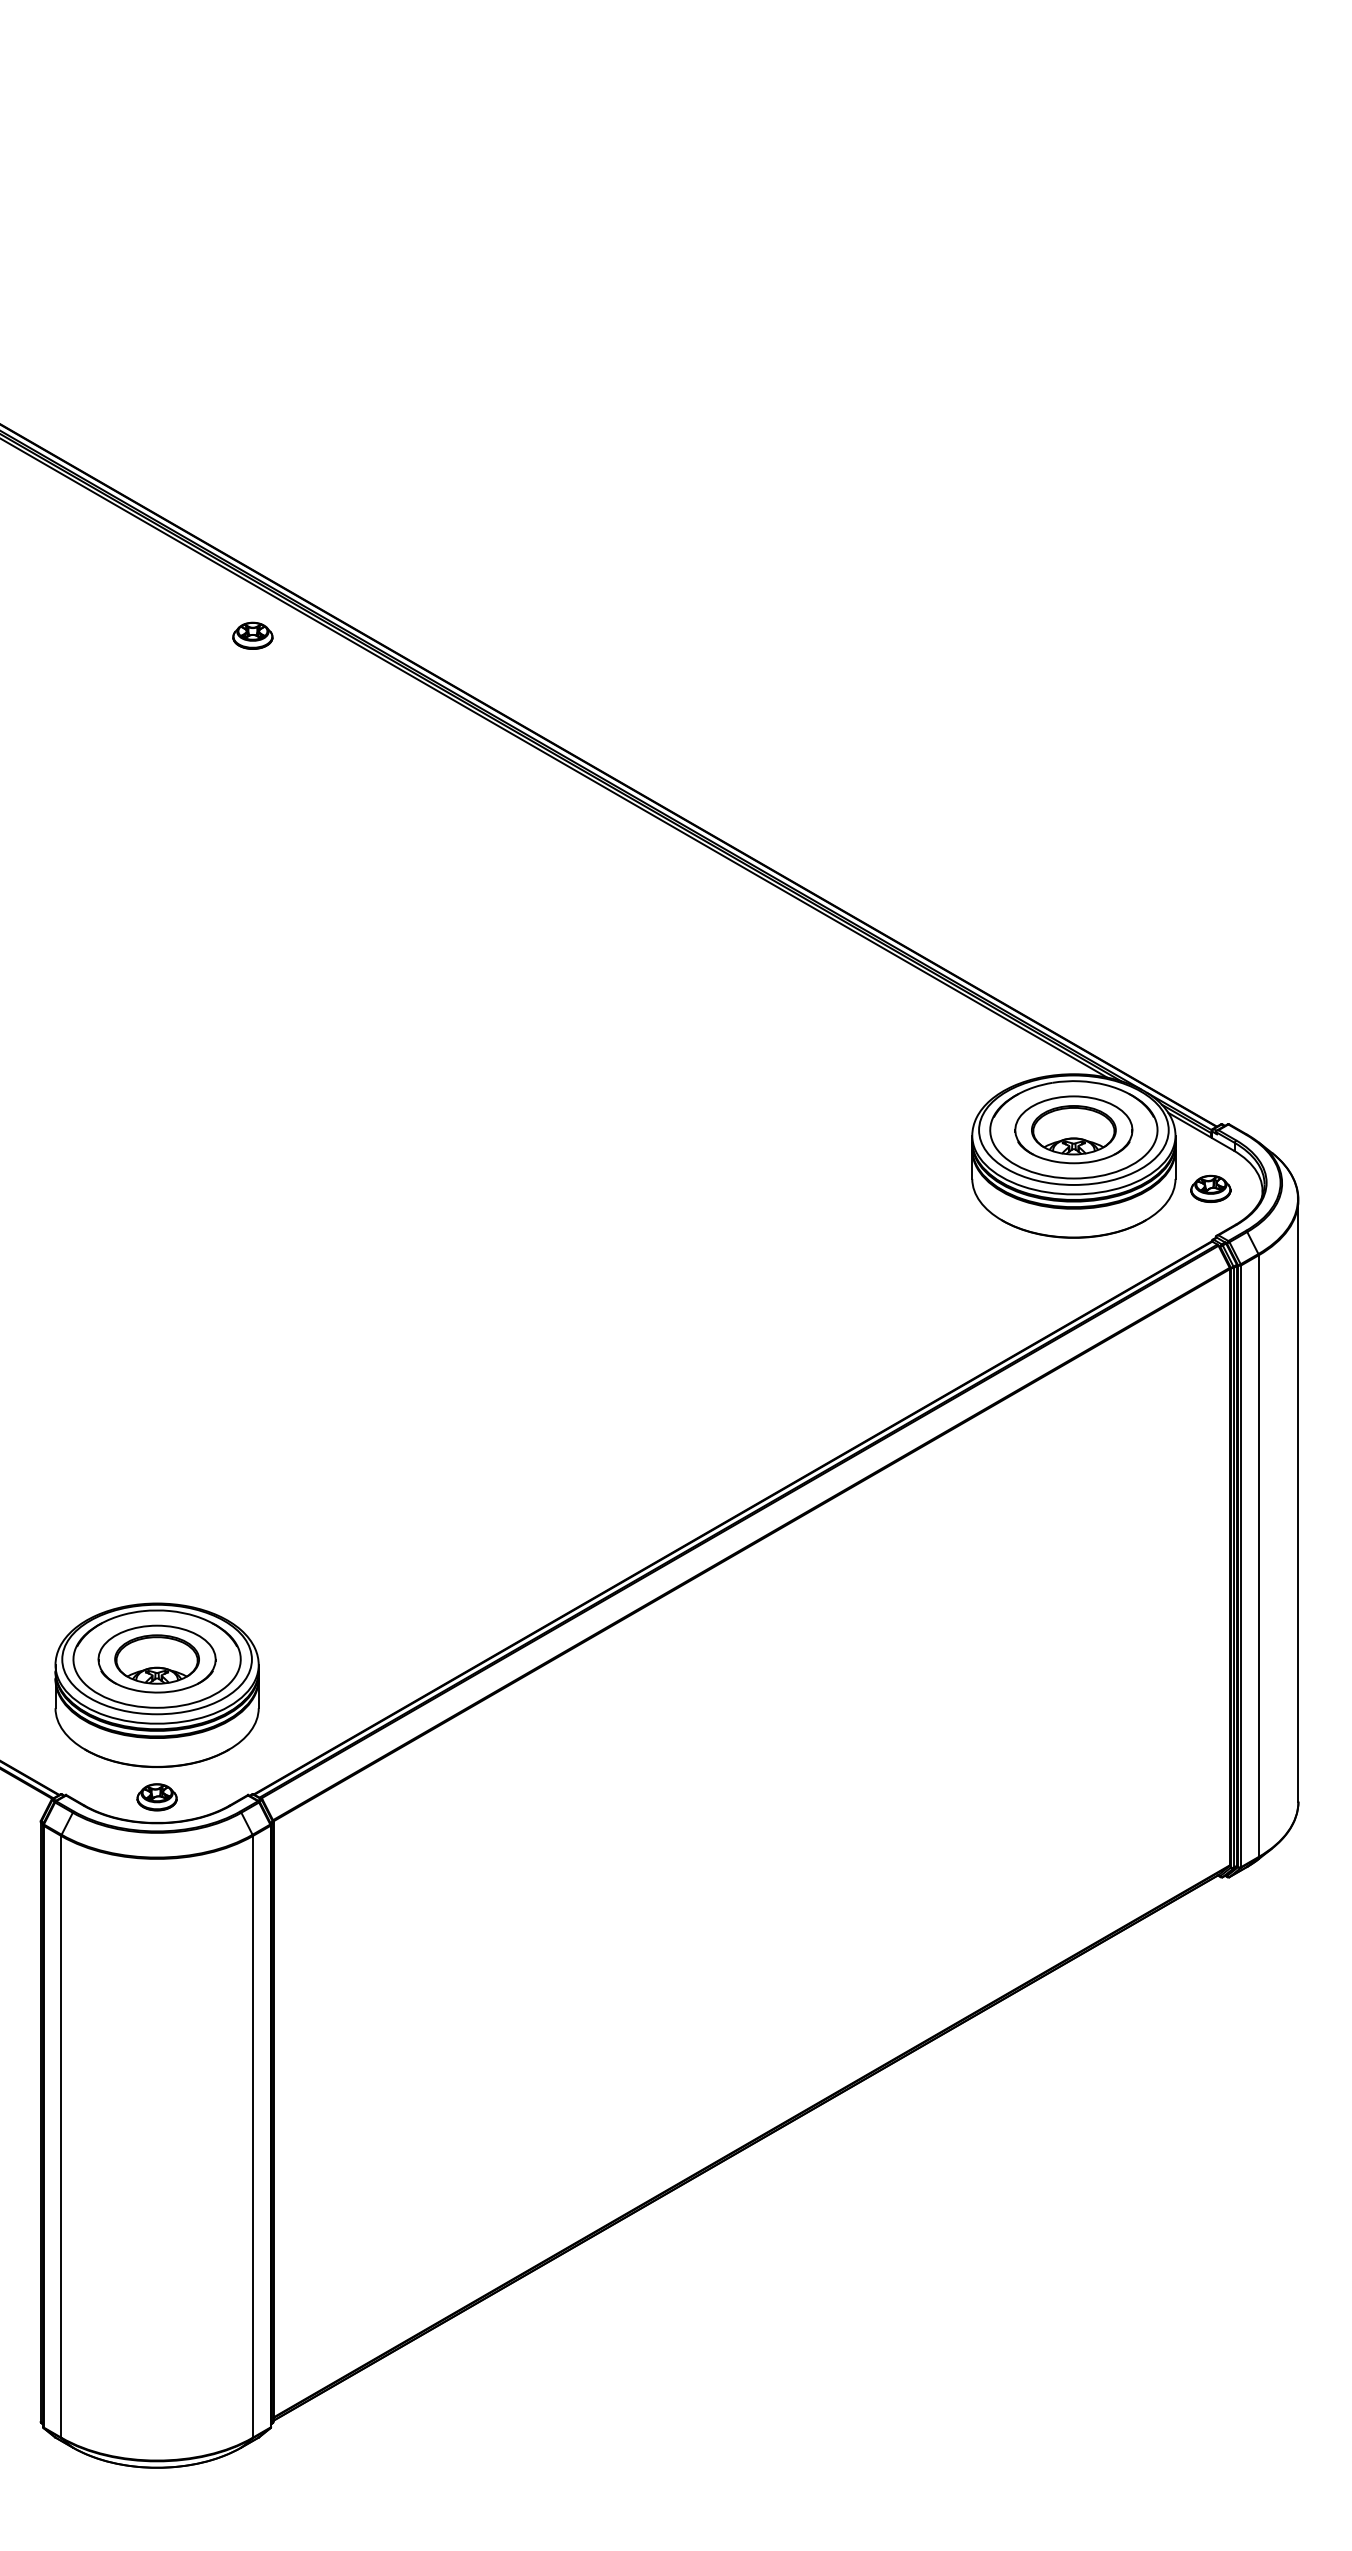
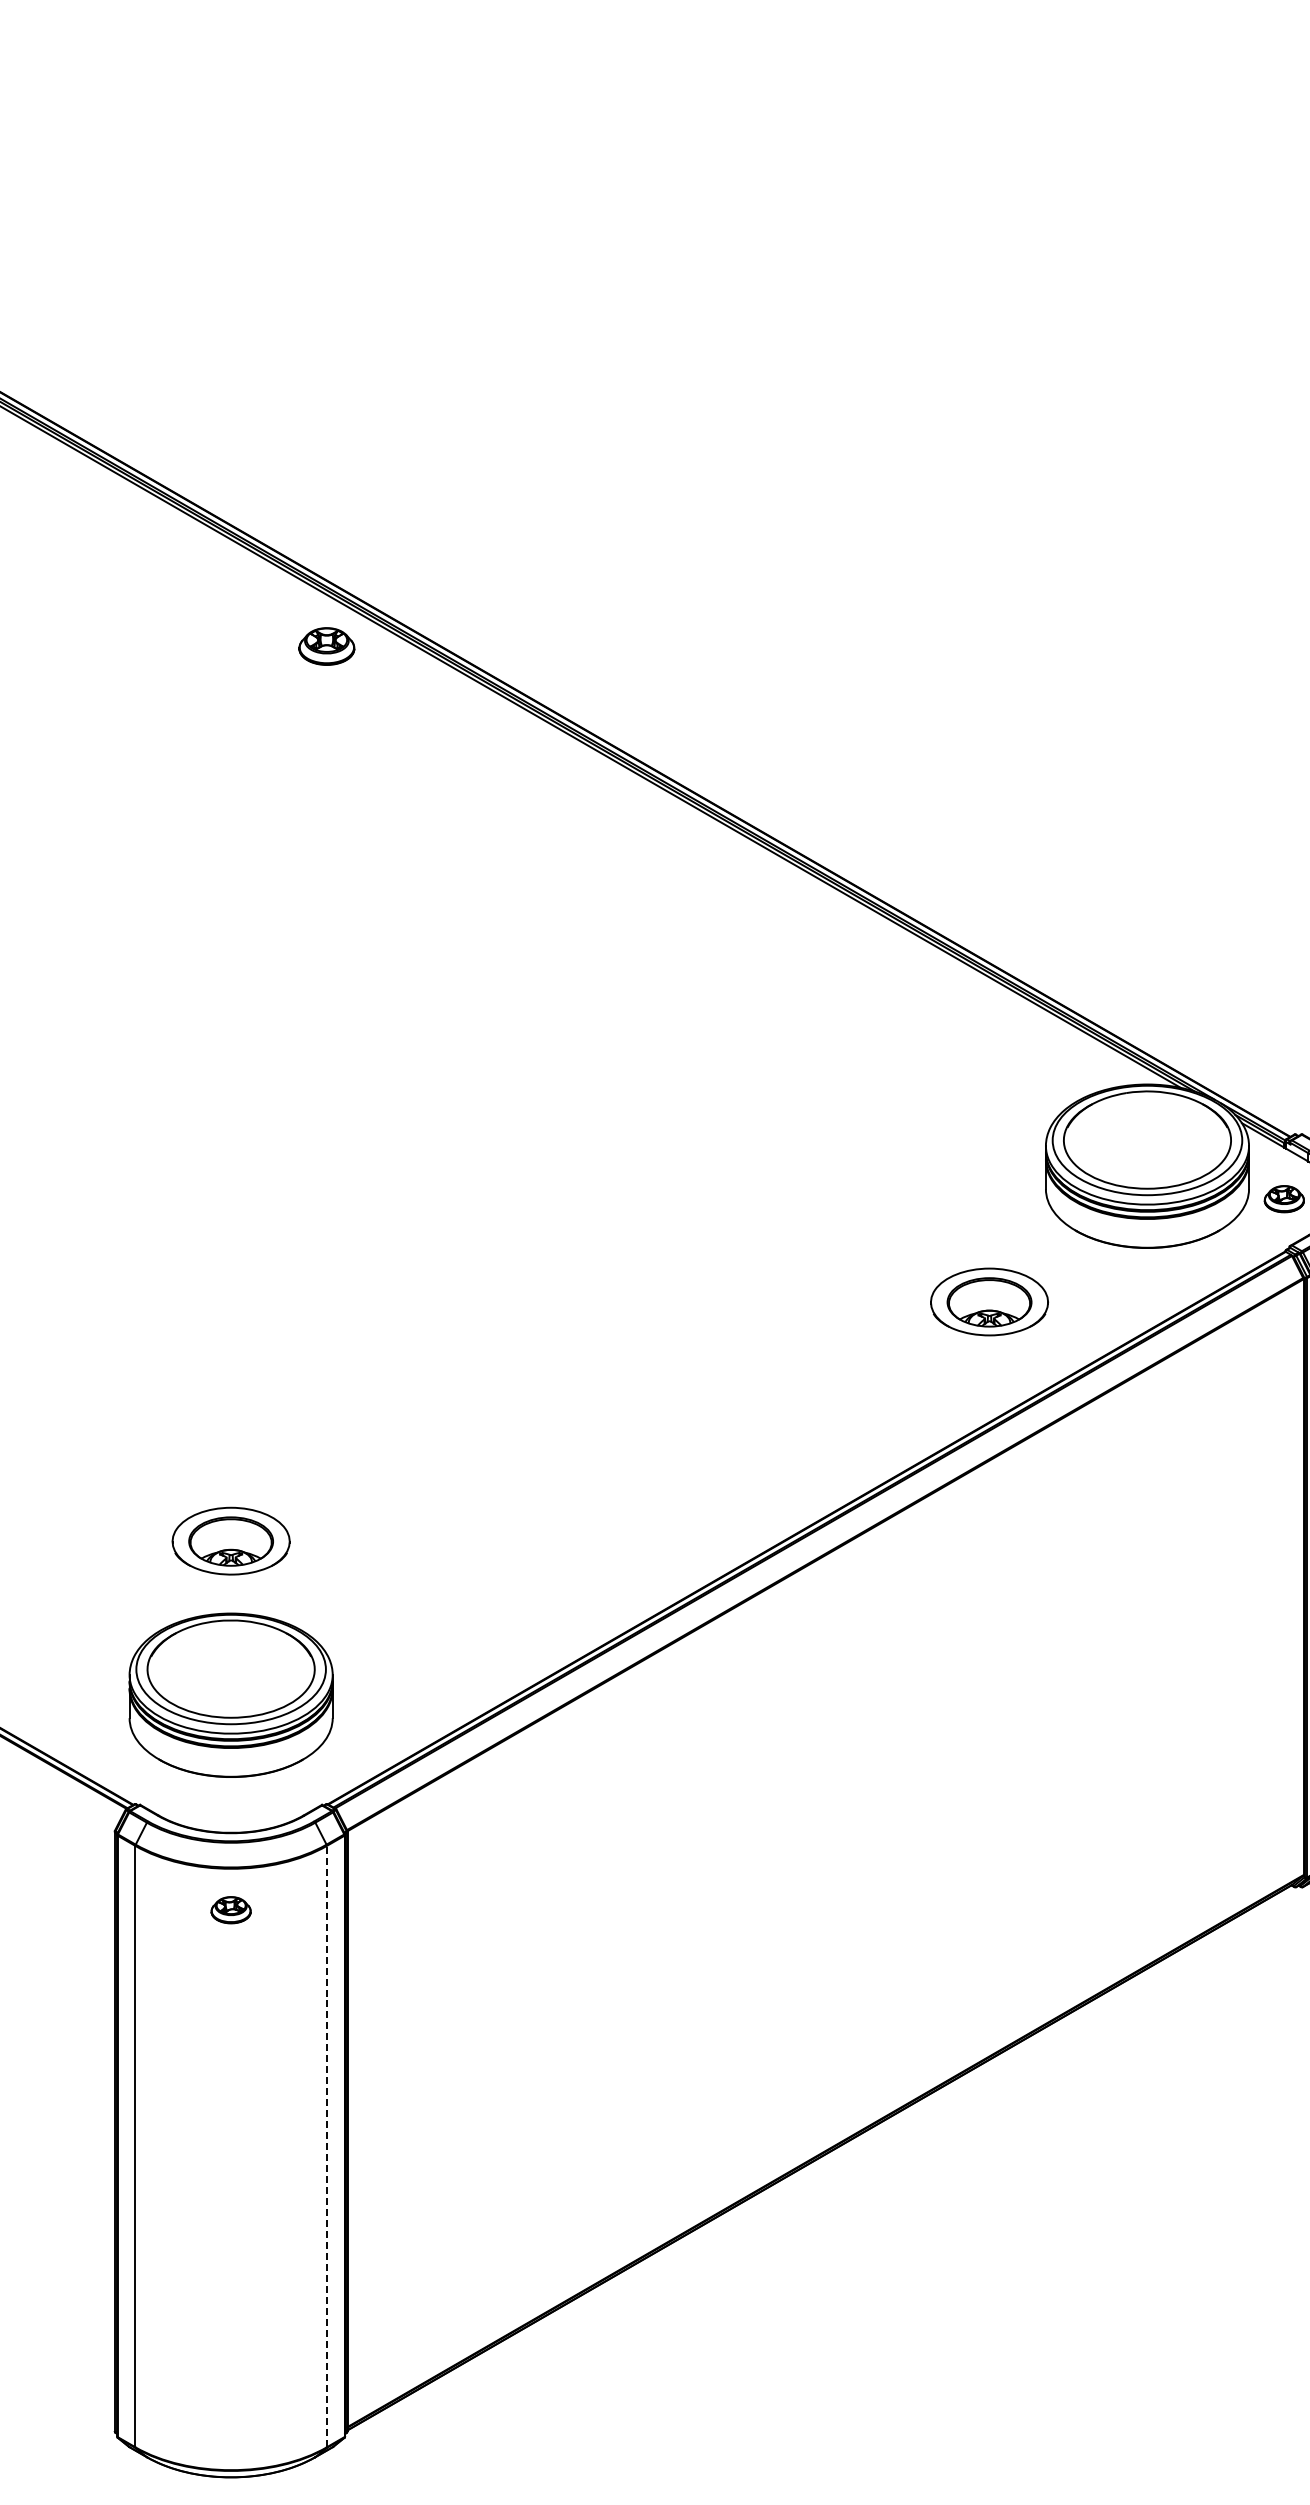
part: (252, 635) -> (326, 646), size x1.4
part: (1073, 1129) -> (989, 1301), moved
part: (156, 1658) -> (230, 1540), moved
part: (156, 1797) -> (230, 1910), moved
line: (252, 2136) -> (326, 2146), solid -> dashed

